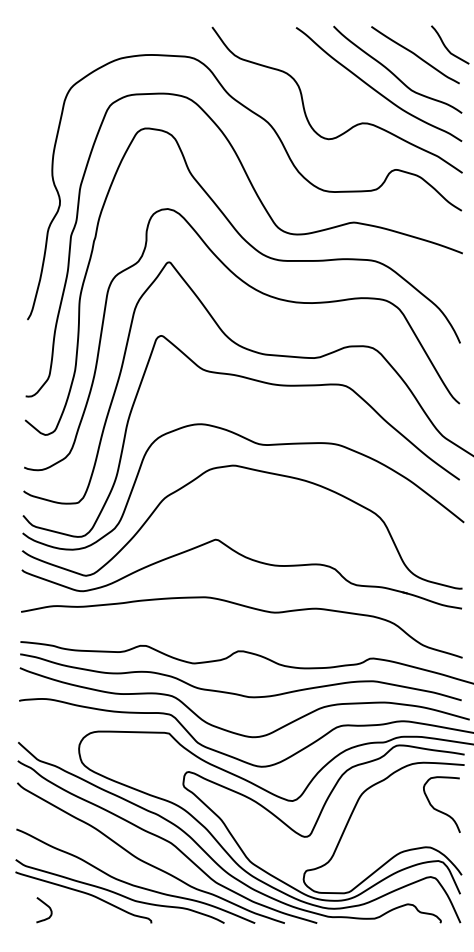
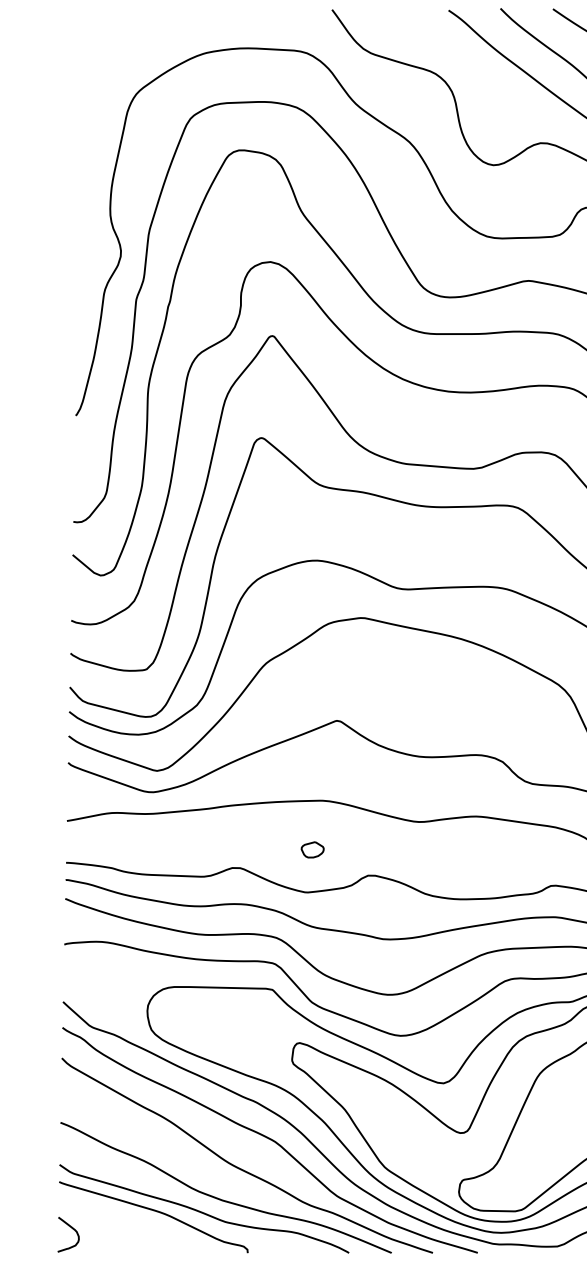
part: (198, 632) -> (313, 849), added
curve: (46, 906) -> (71, 1229), moved

